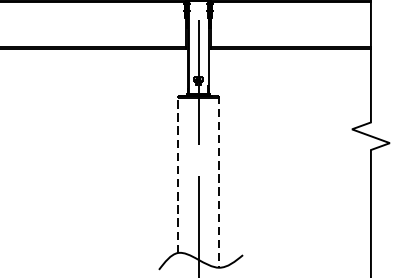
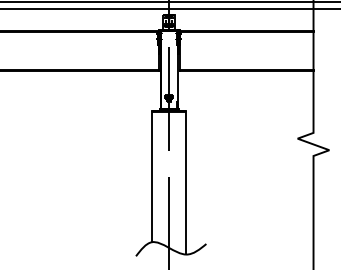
line: (206, 96) -> (175, 111), dashed -> solid

